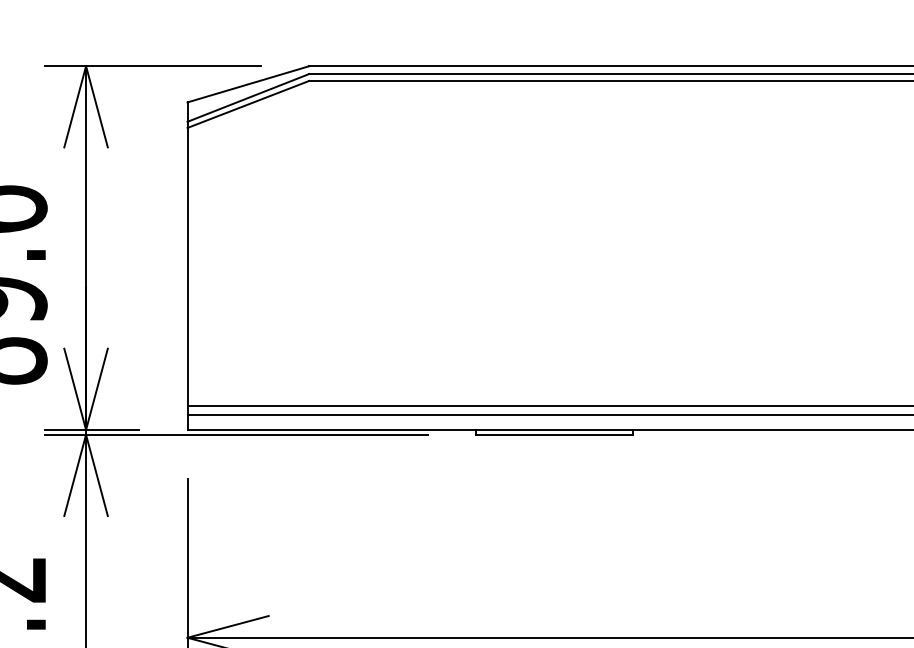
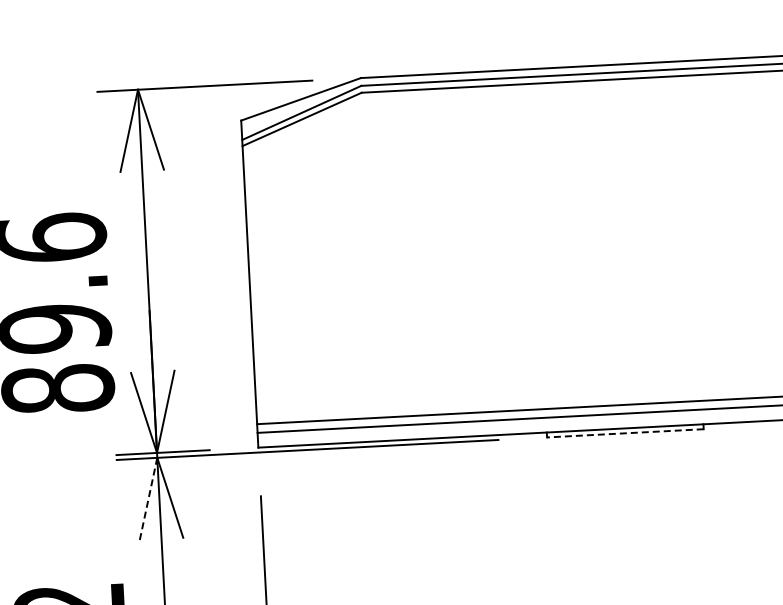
line: (554, 434) -> (625, 433), solid -> dashed
line: (75, 475) -> (148, 499), solid -> dashed

